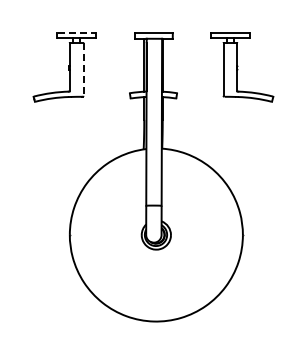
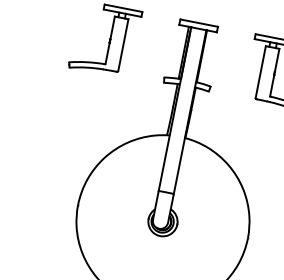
line: (77, 33) -> (124, 8), dashed -> solid
line: (83, 70) -> (123, 46), dashed -> solid

